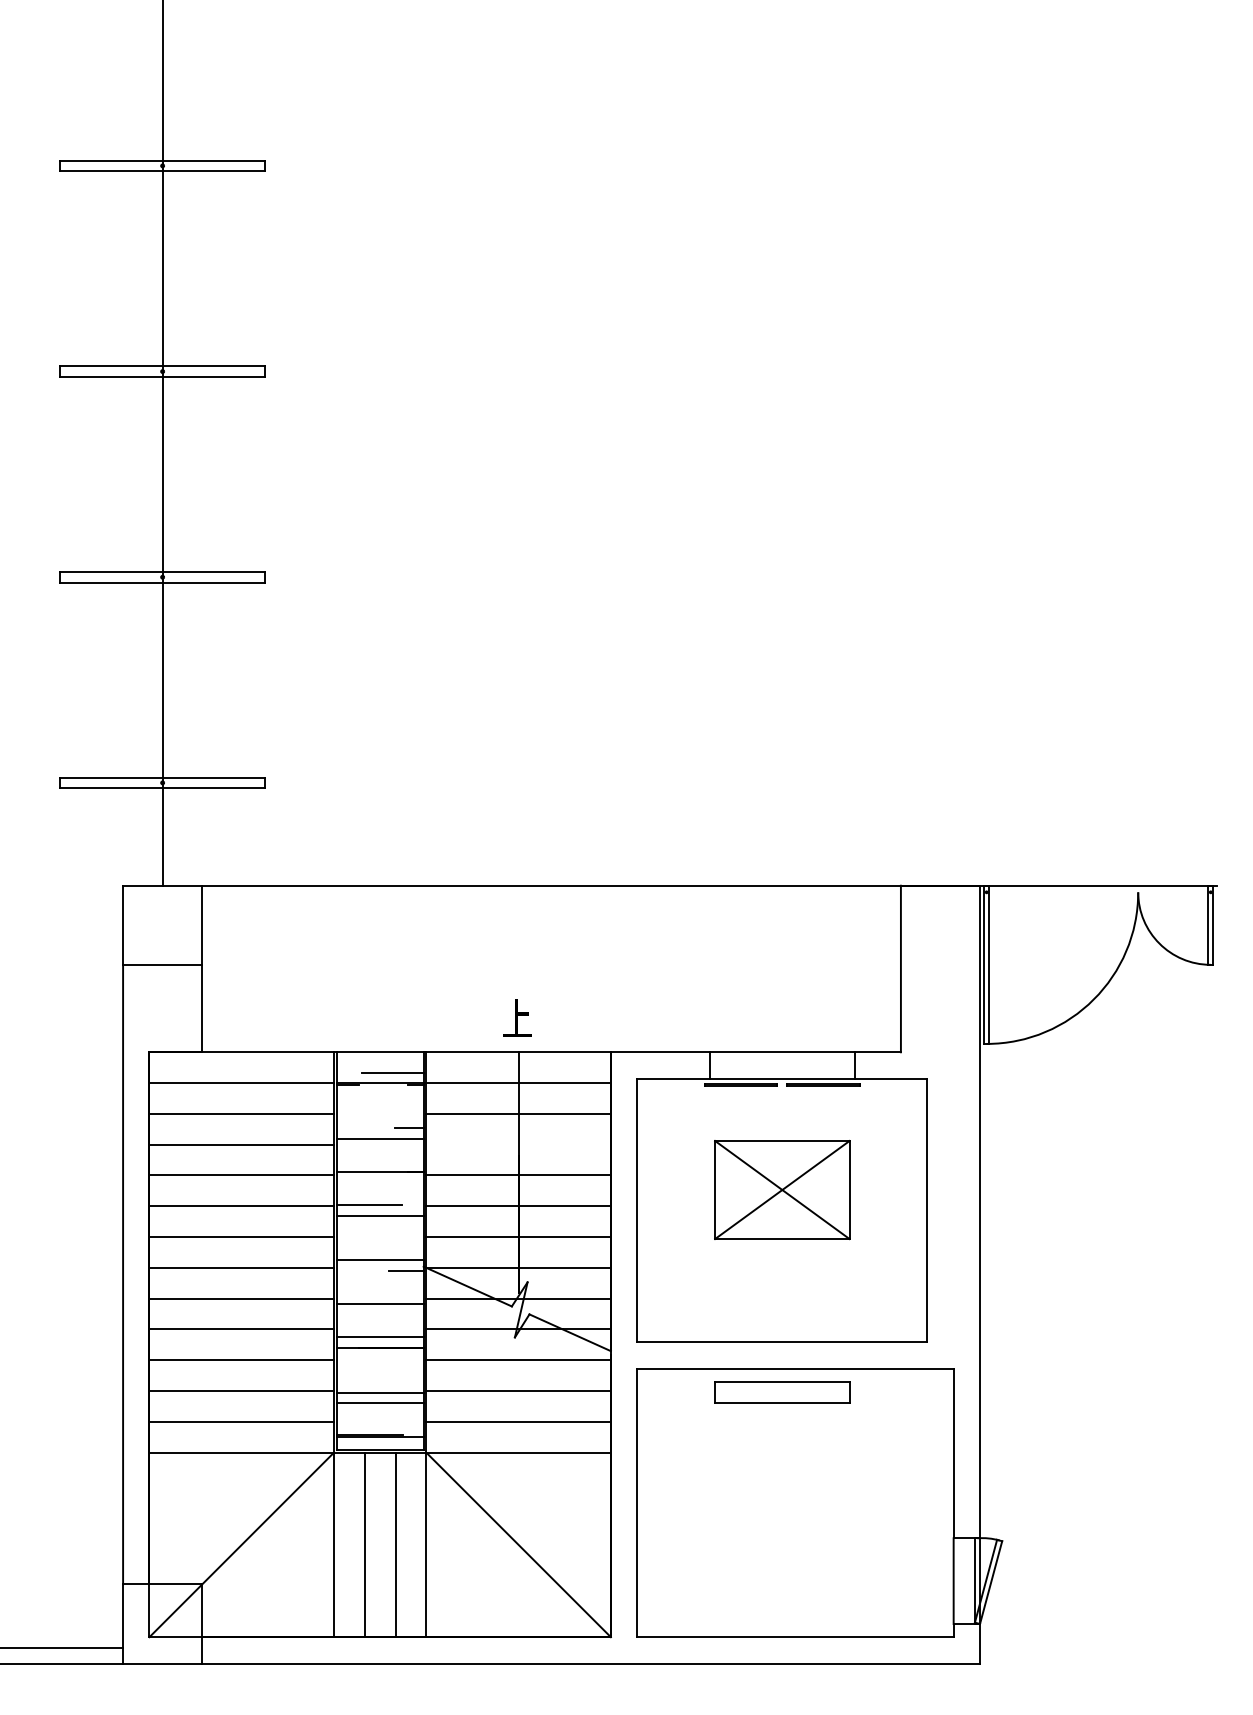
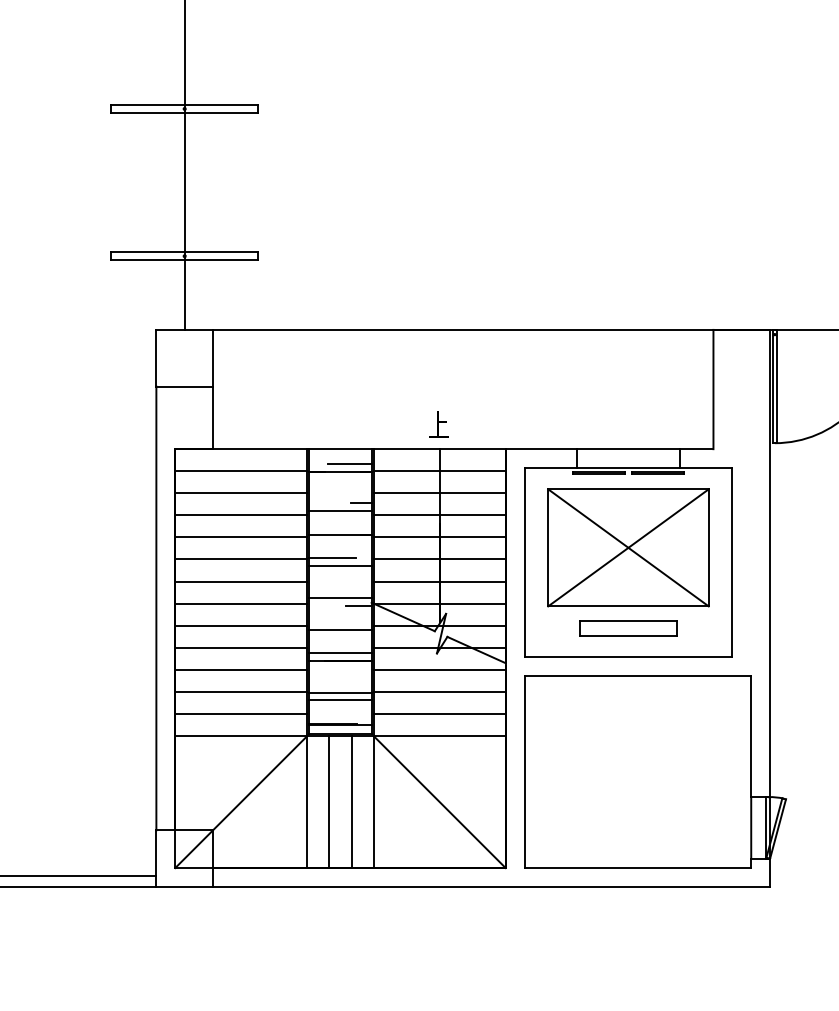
line: (518, 1144) -> (439, 515), added
part: (782, 1189) -> (628, 547), size x1.67
part: (782, 1392) -> (628, 628), moved

